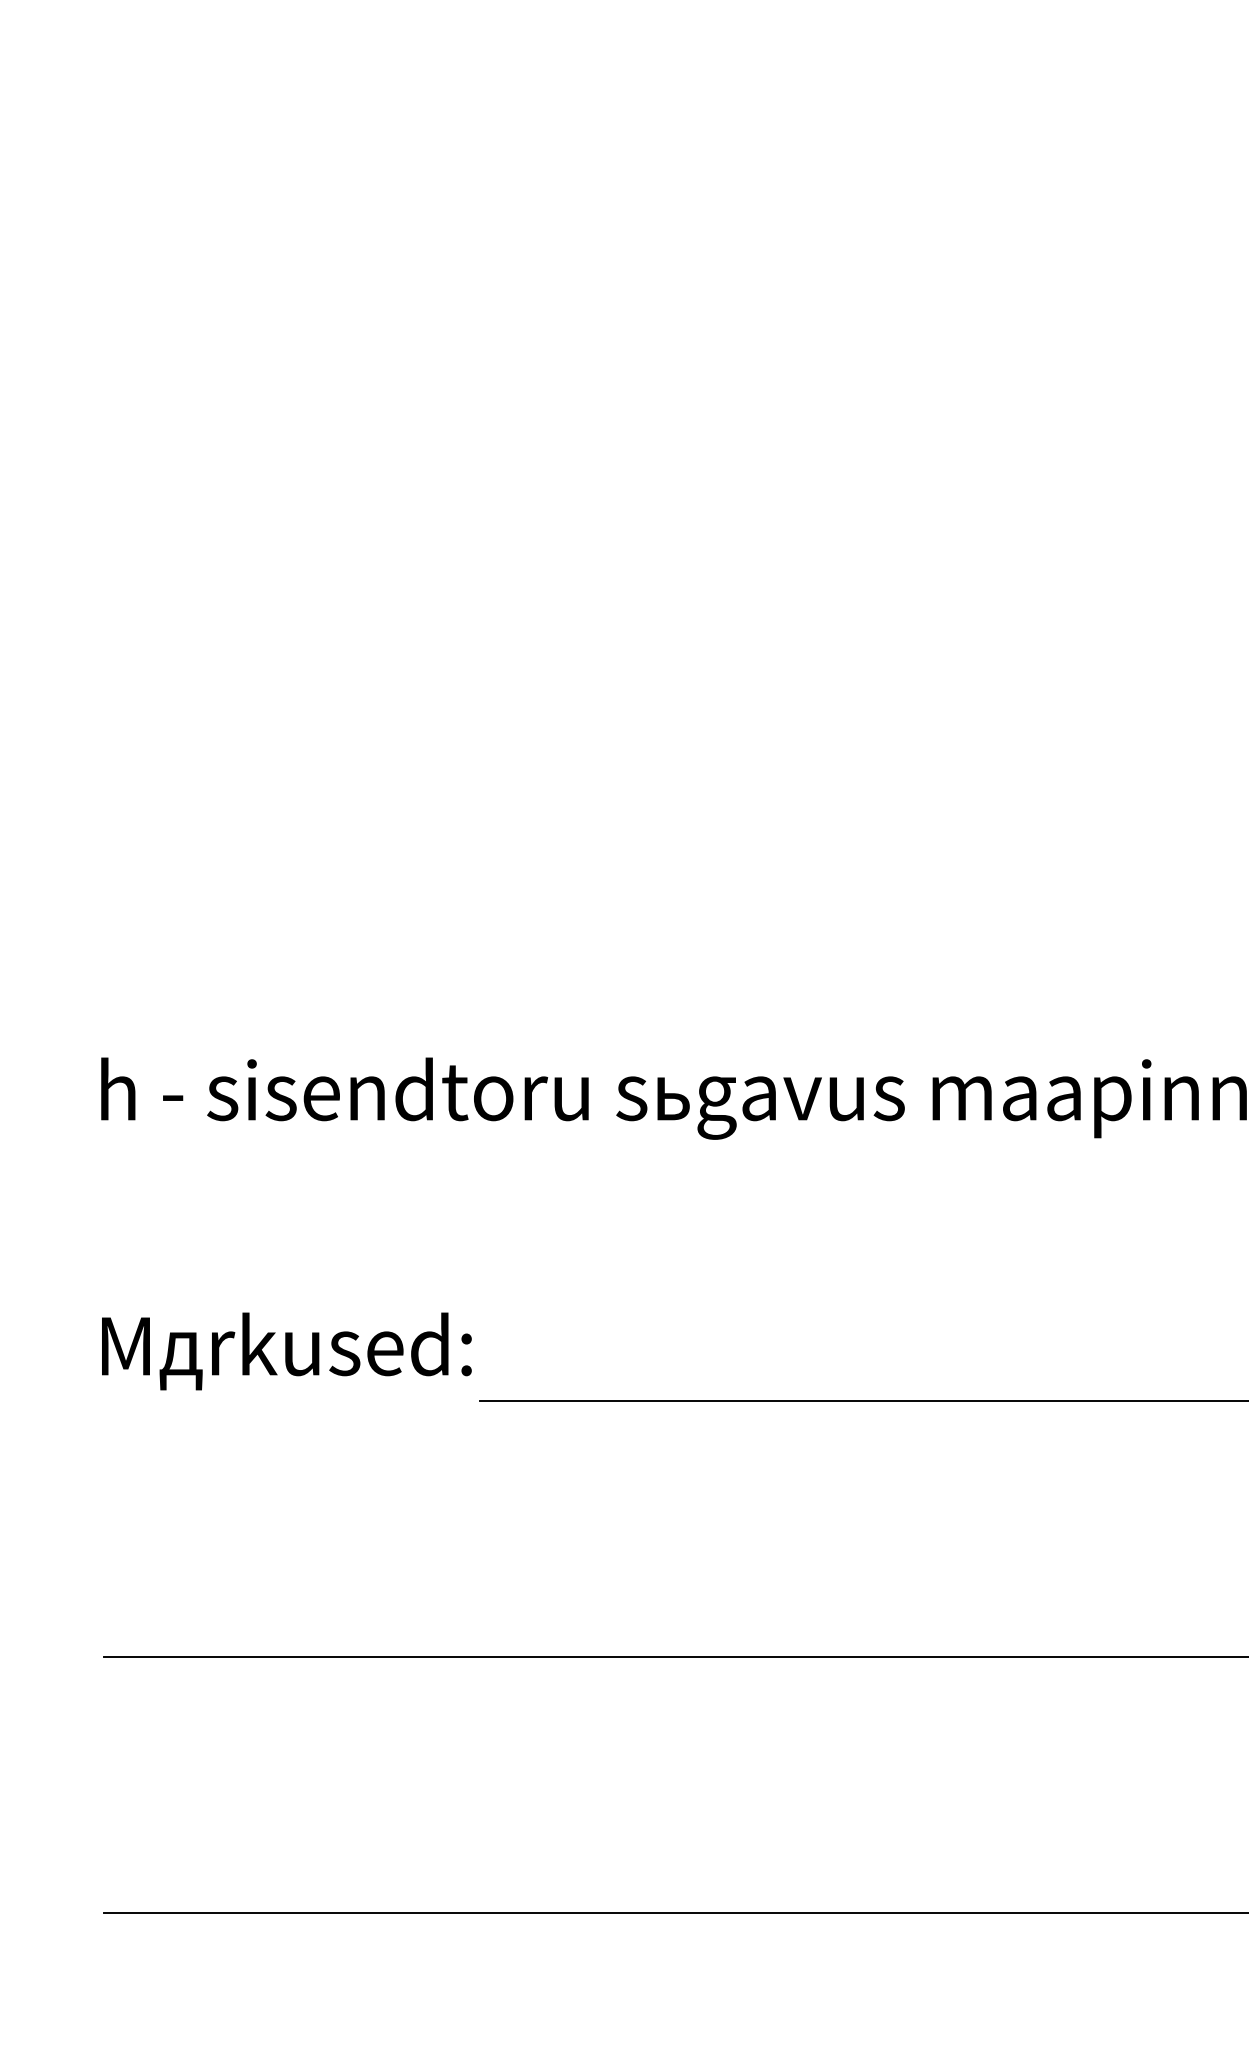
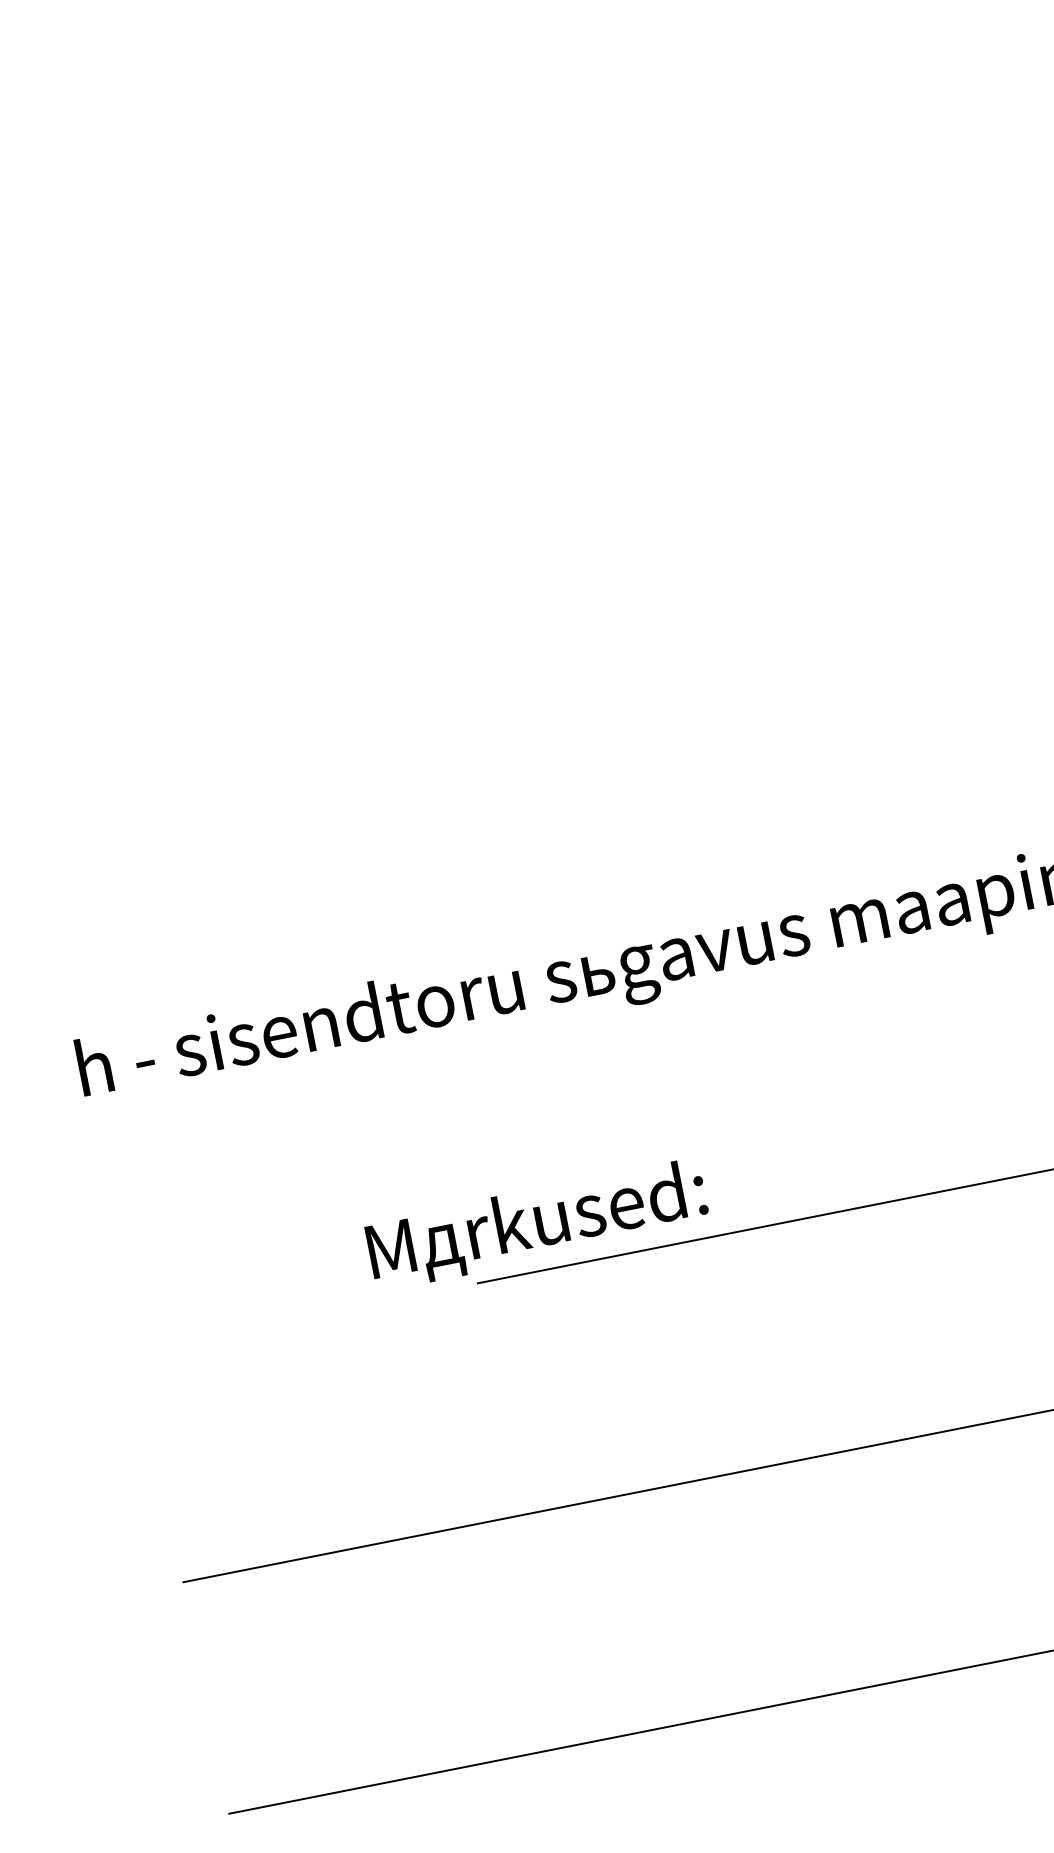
text: (286, 1351) -> (537, 1224), moved

